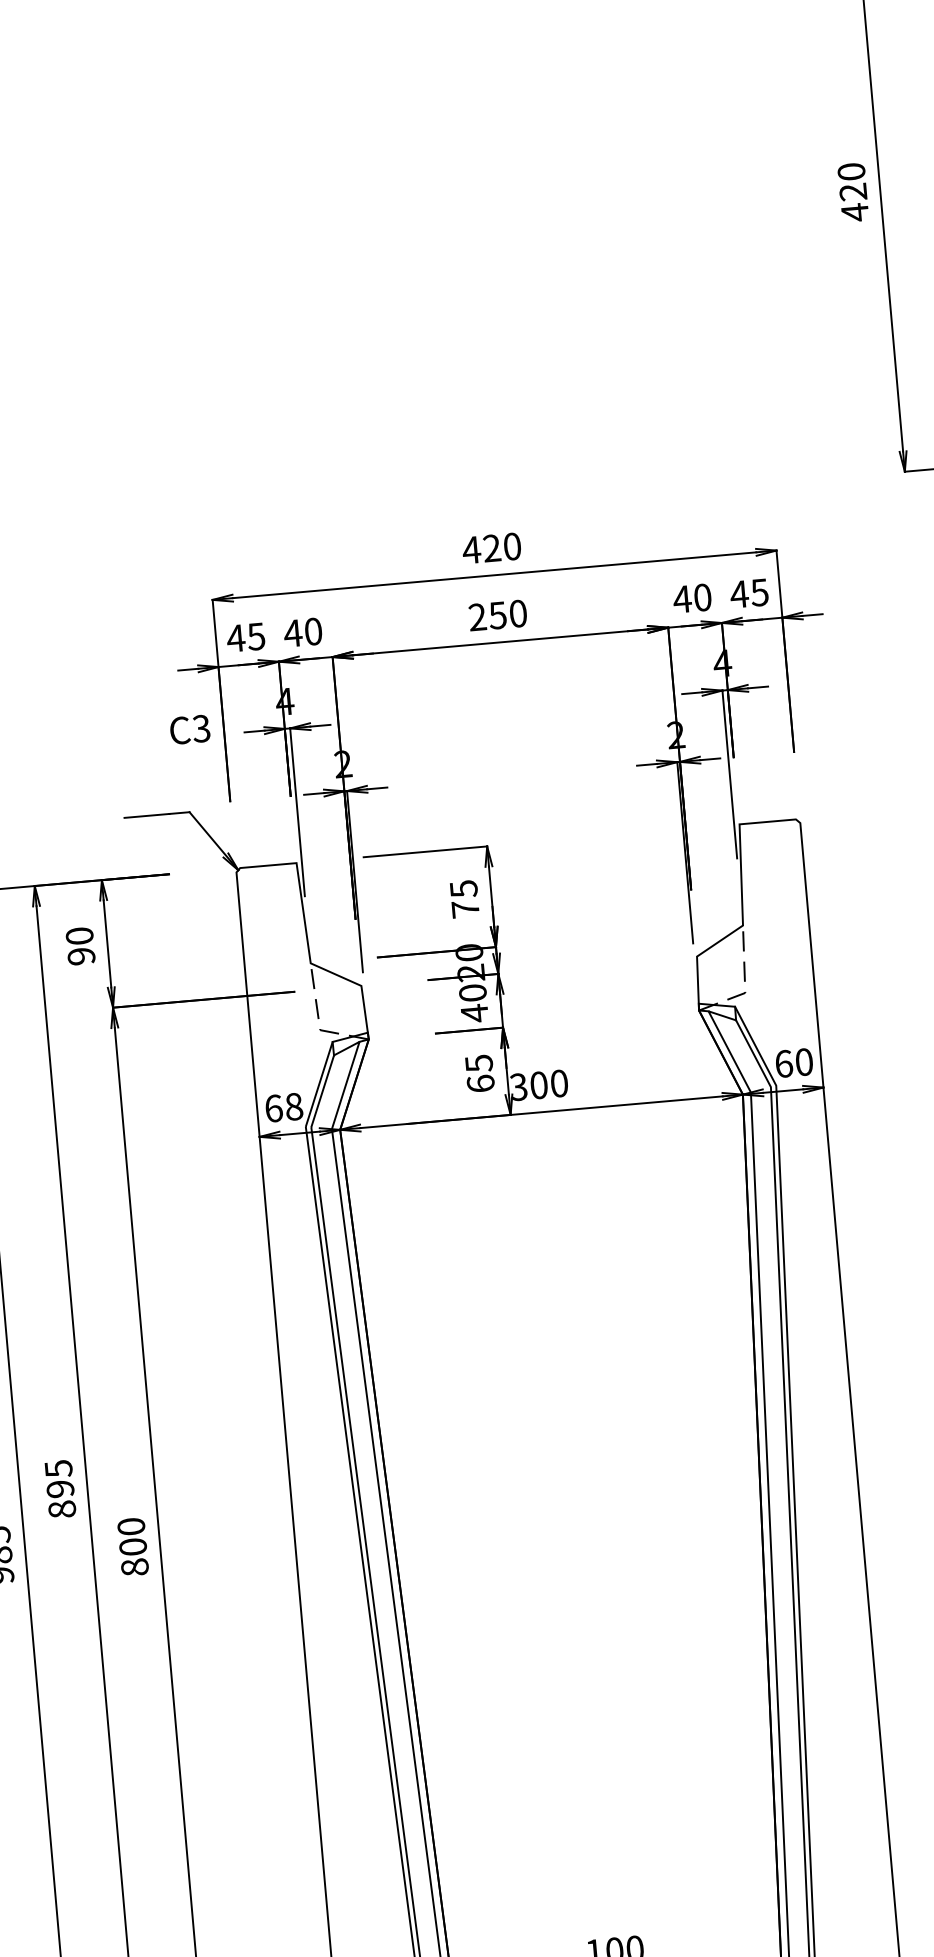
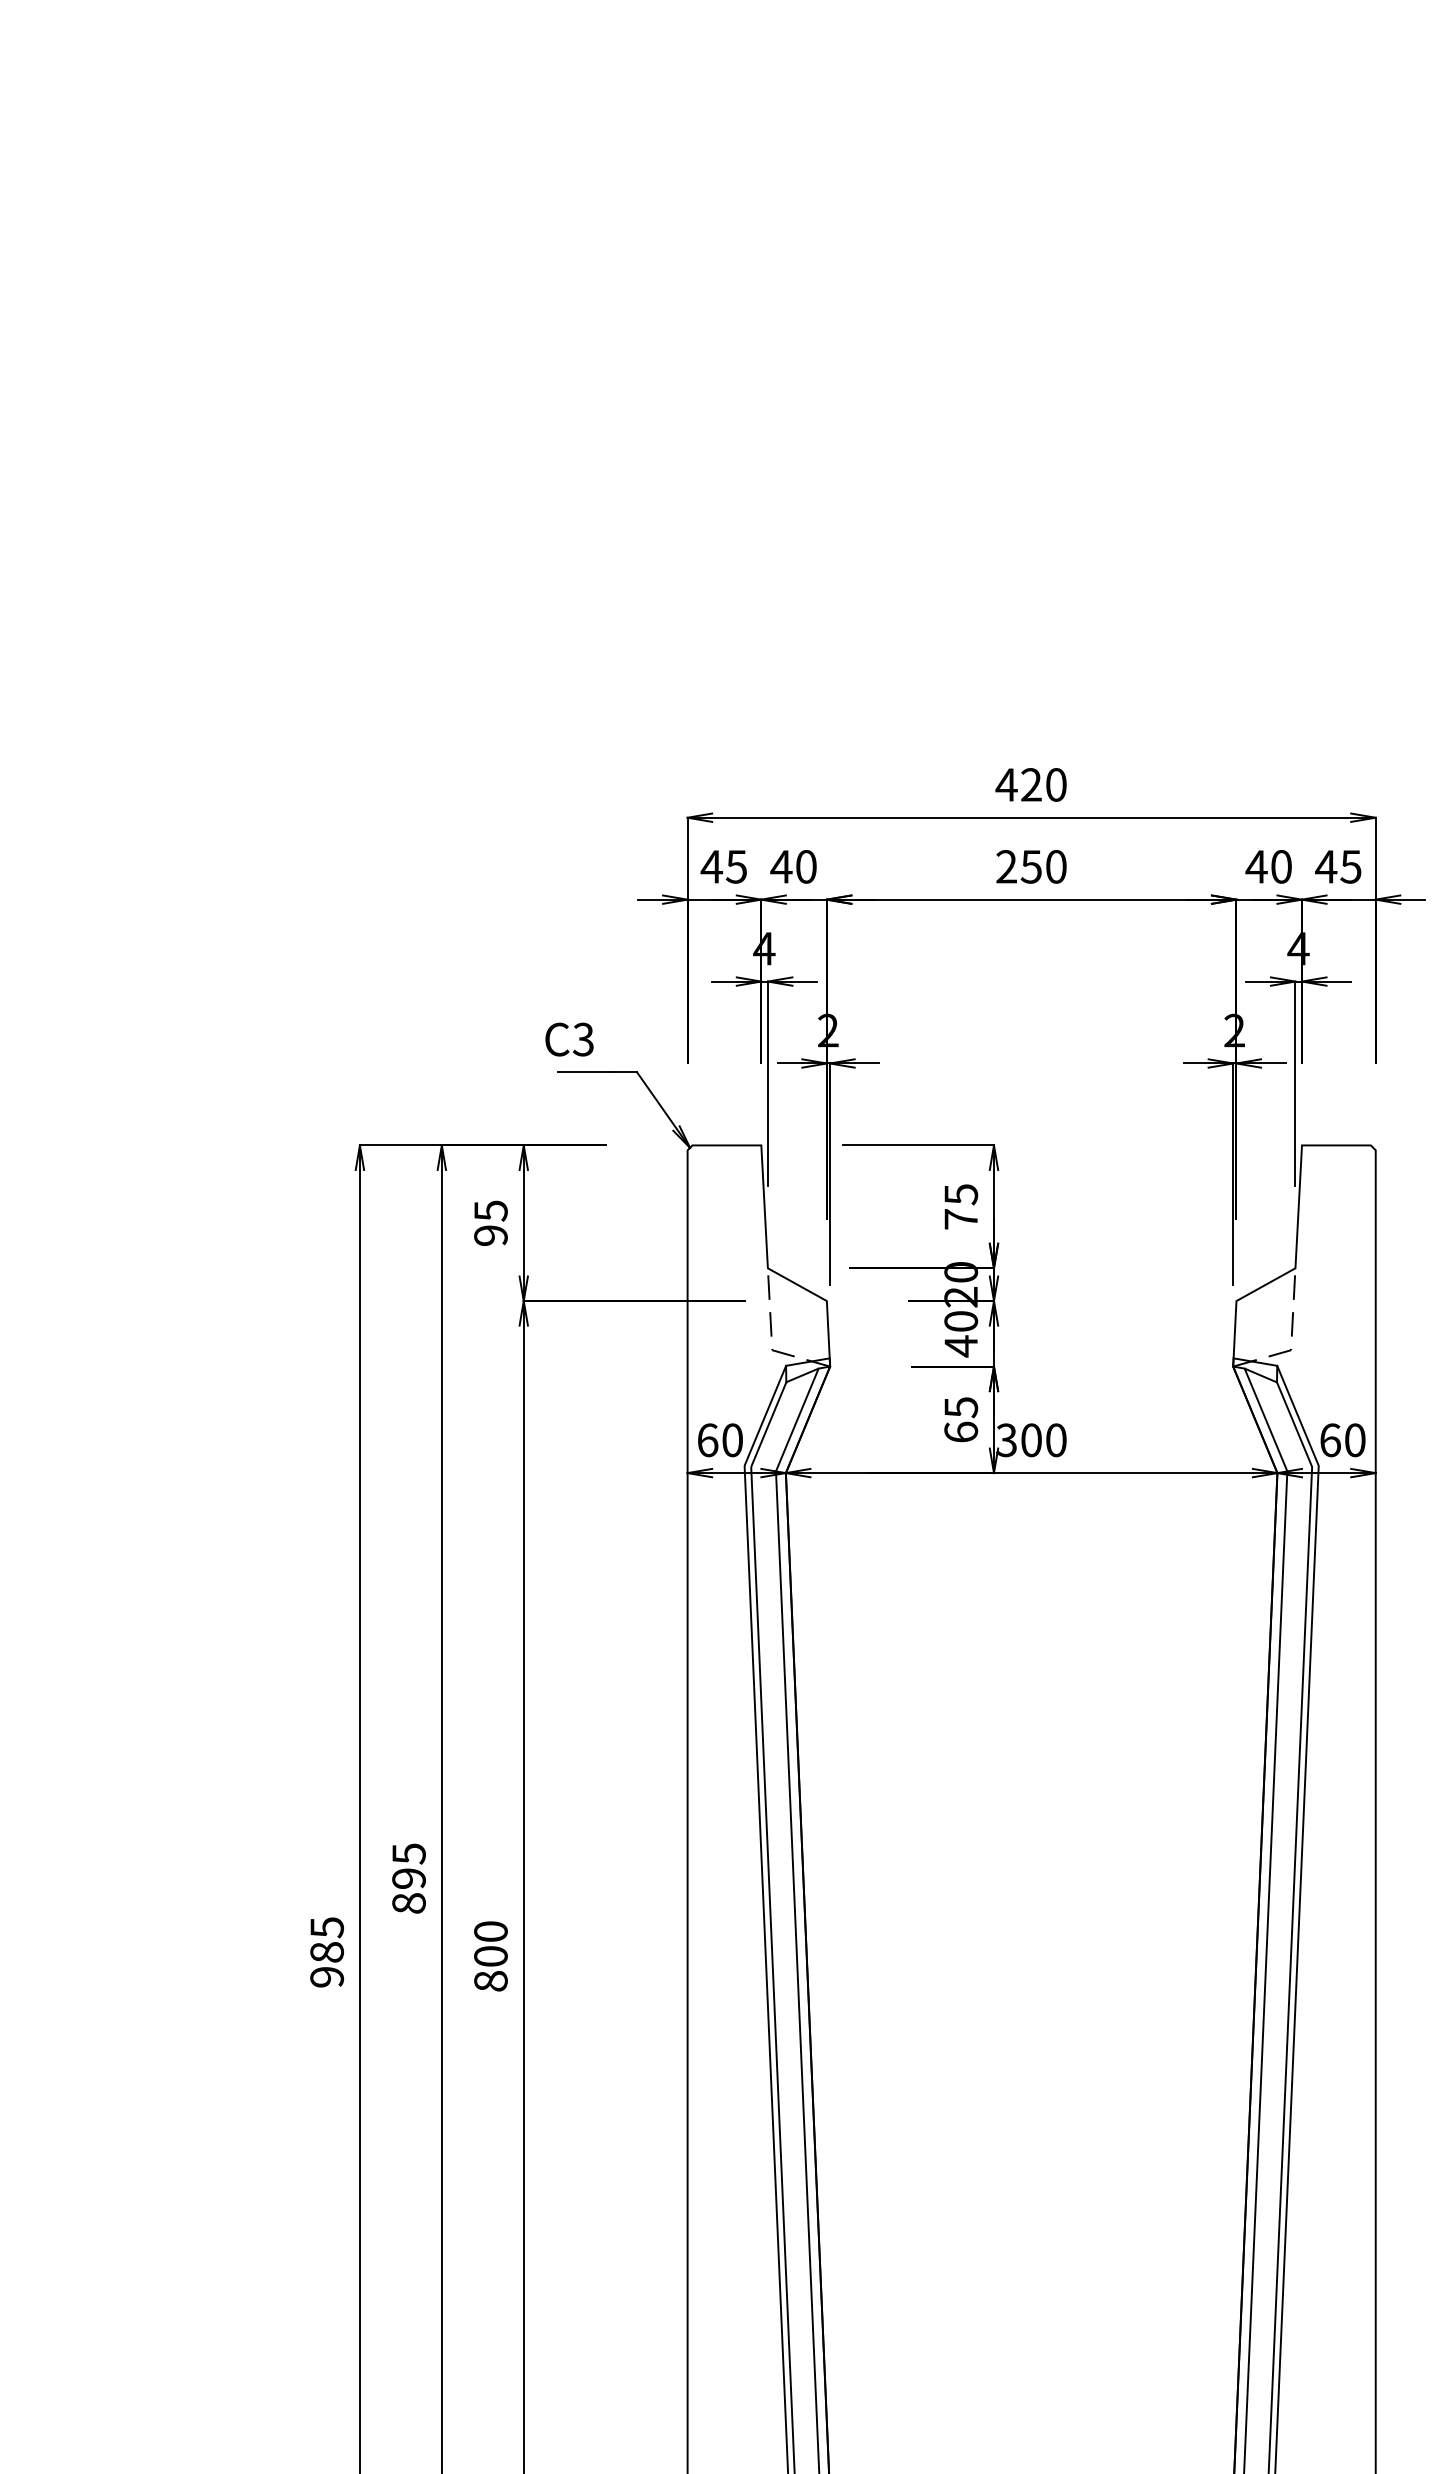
text: (190, 729) -> (569, 1039), moved
text: (79, 935) -> (490, 1210), 90 -> 95
text: (294, 1106) -> (732, 1440), 68 -> 60

